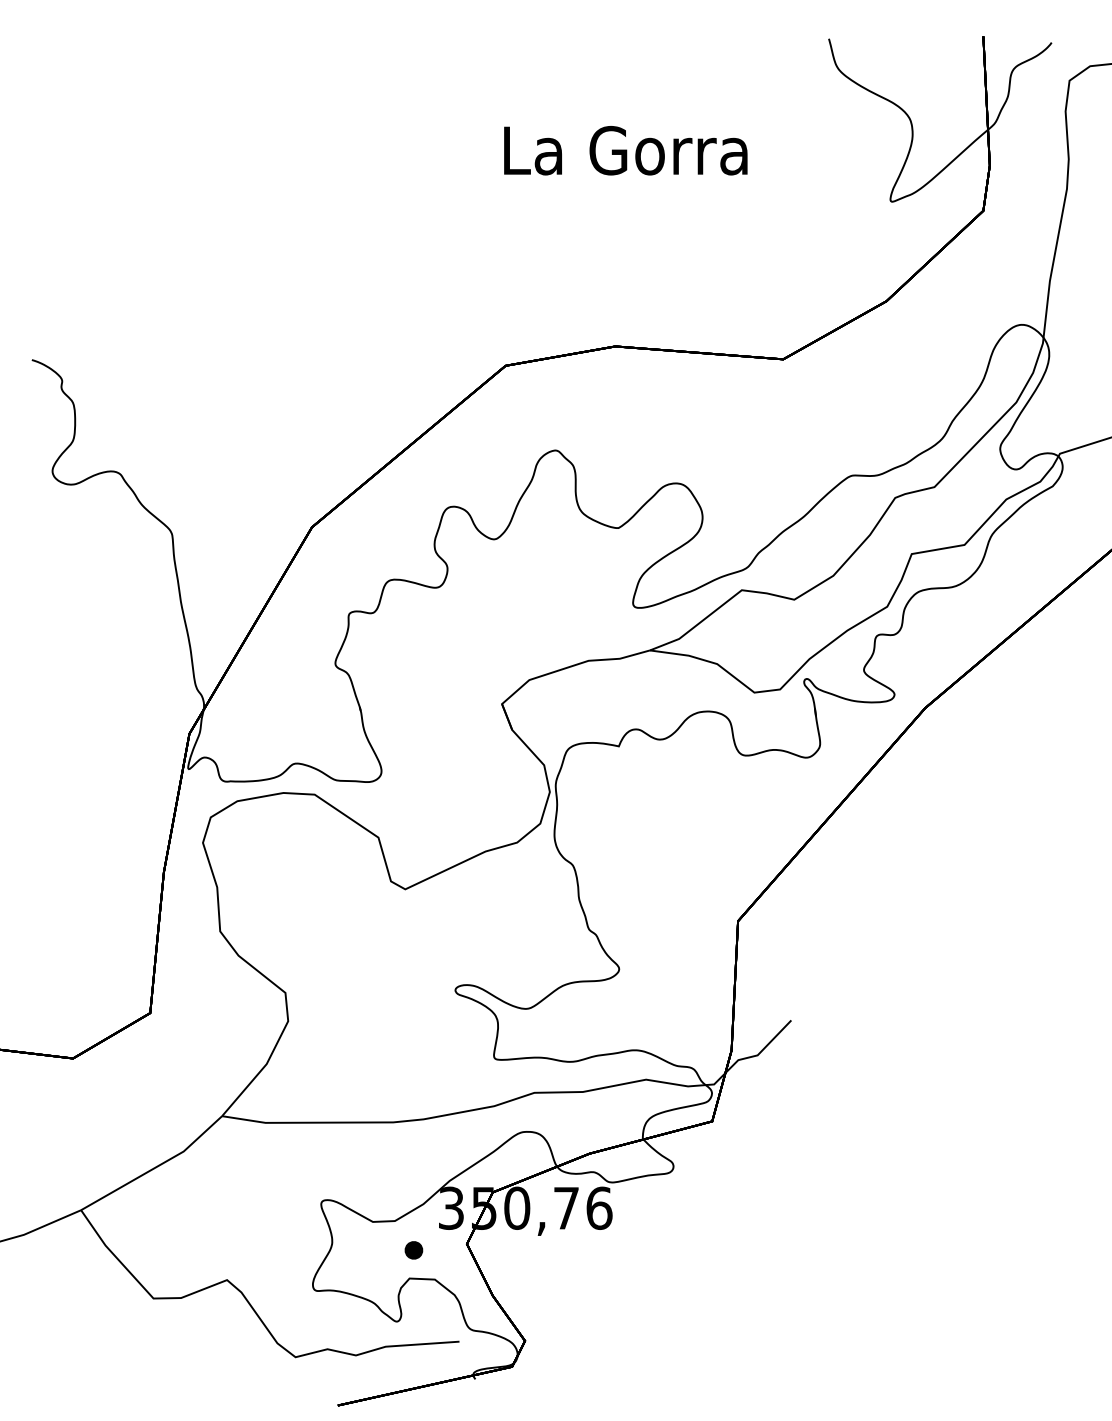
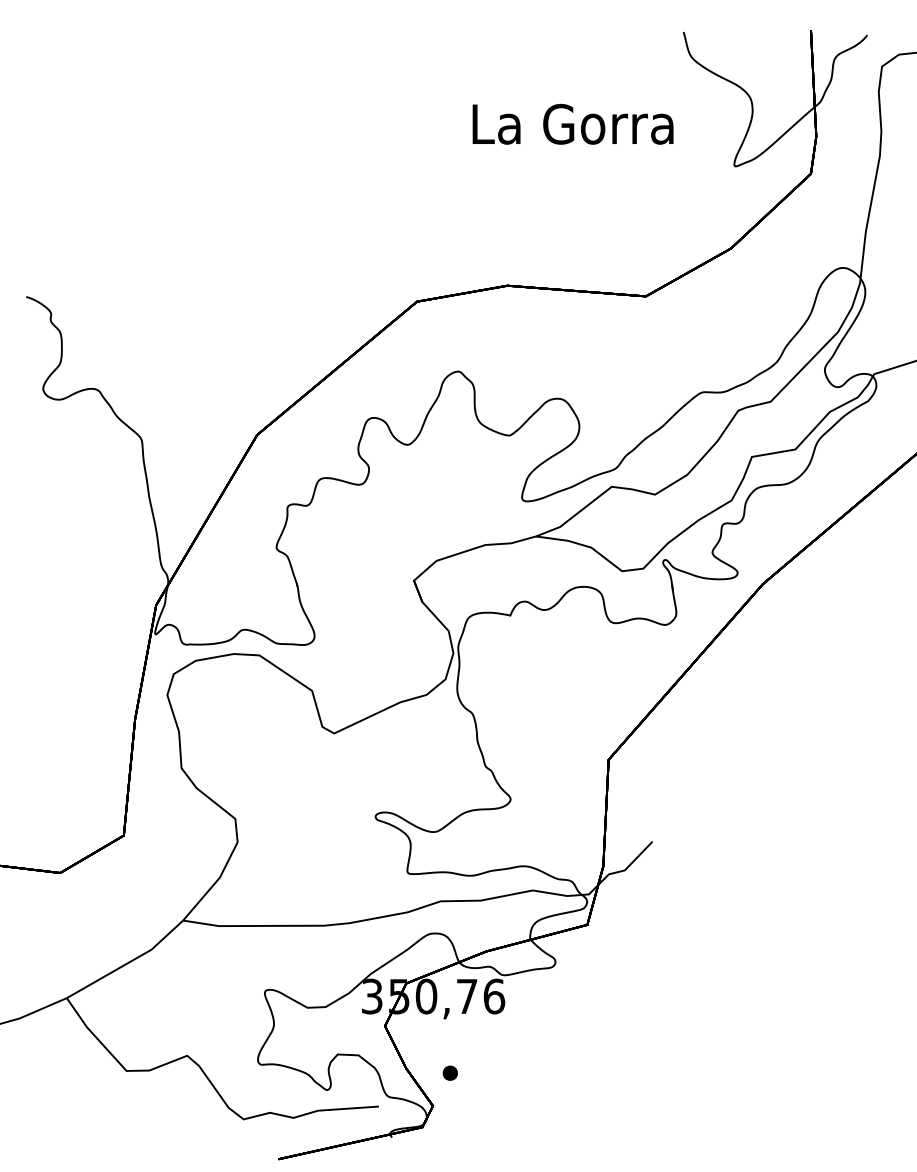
text: (625, 149) -> (572, 123), moved
part: (412, 1249) -> (449, 1072), moved

